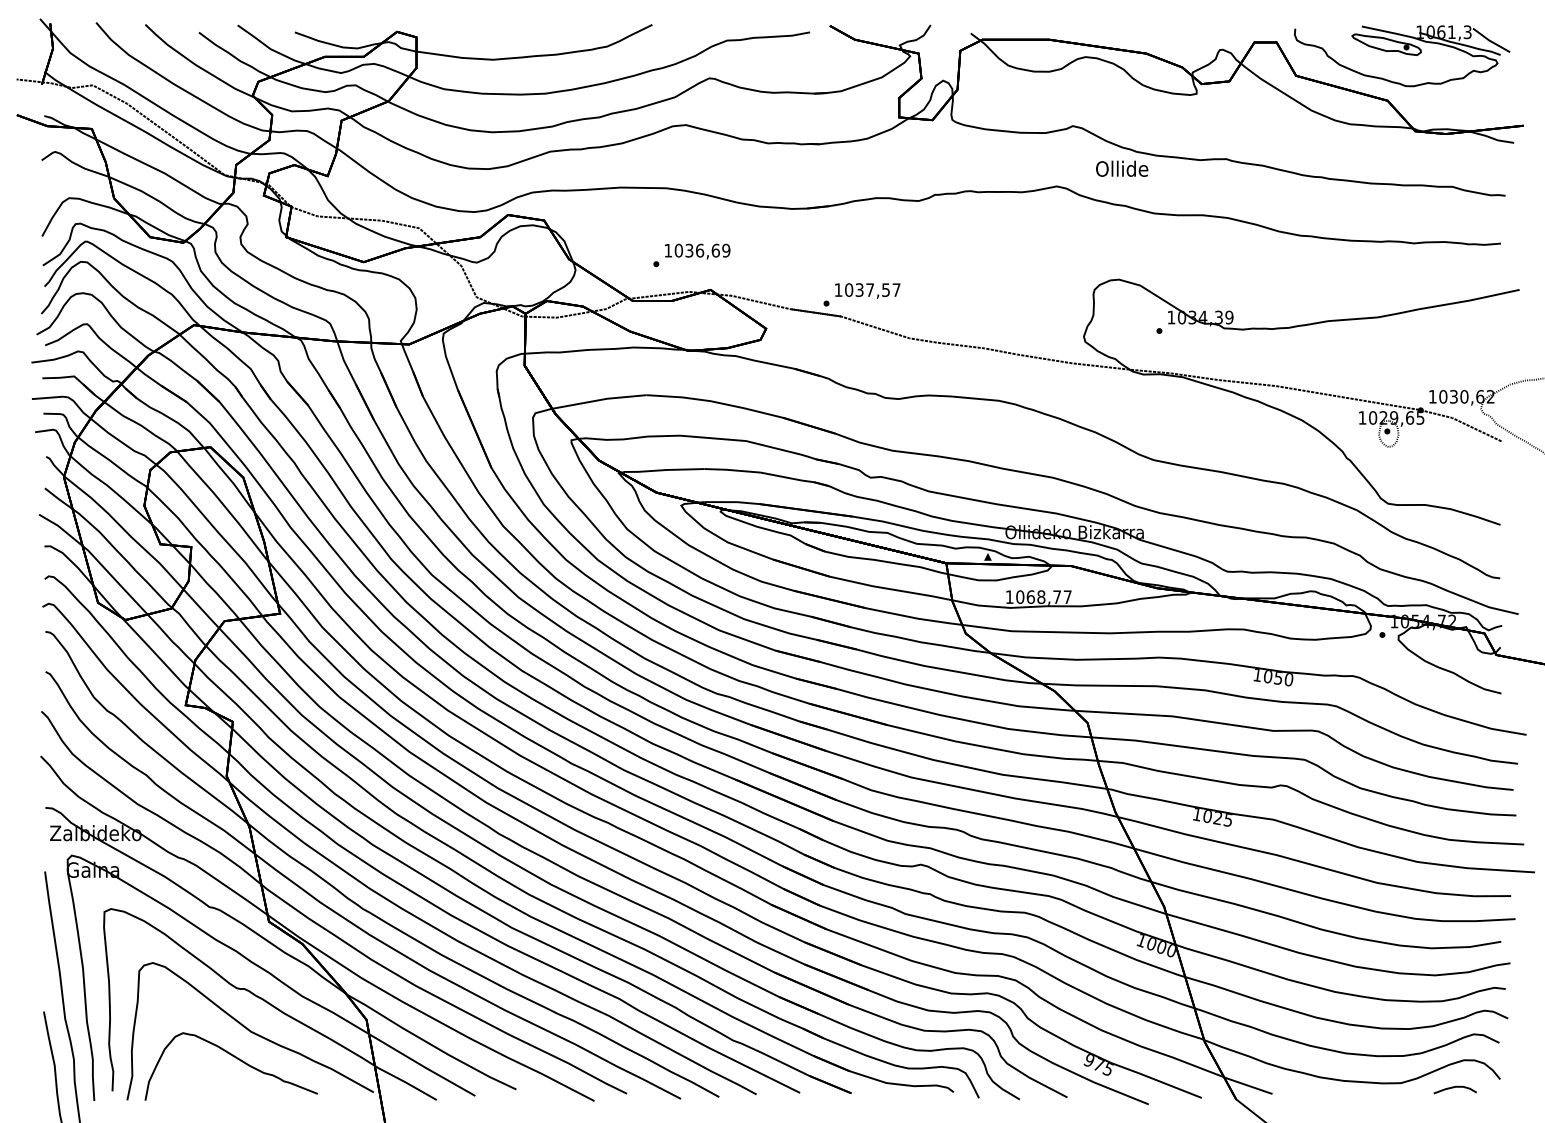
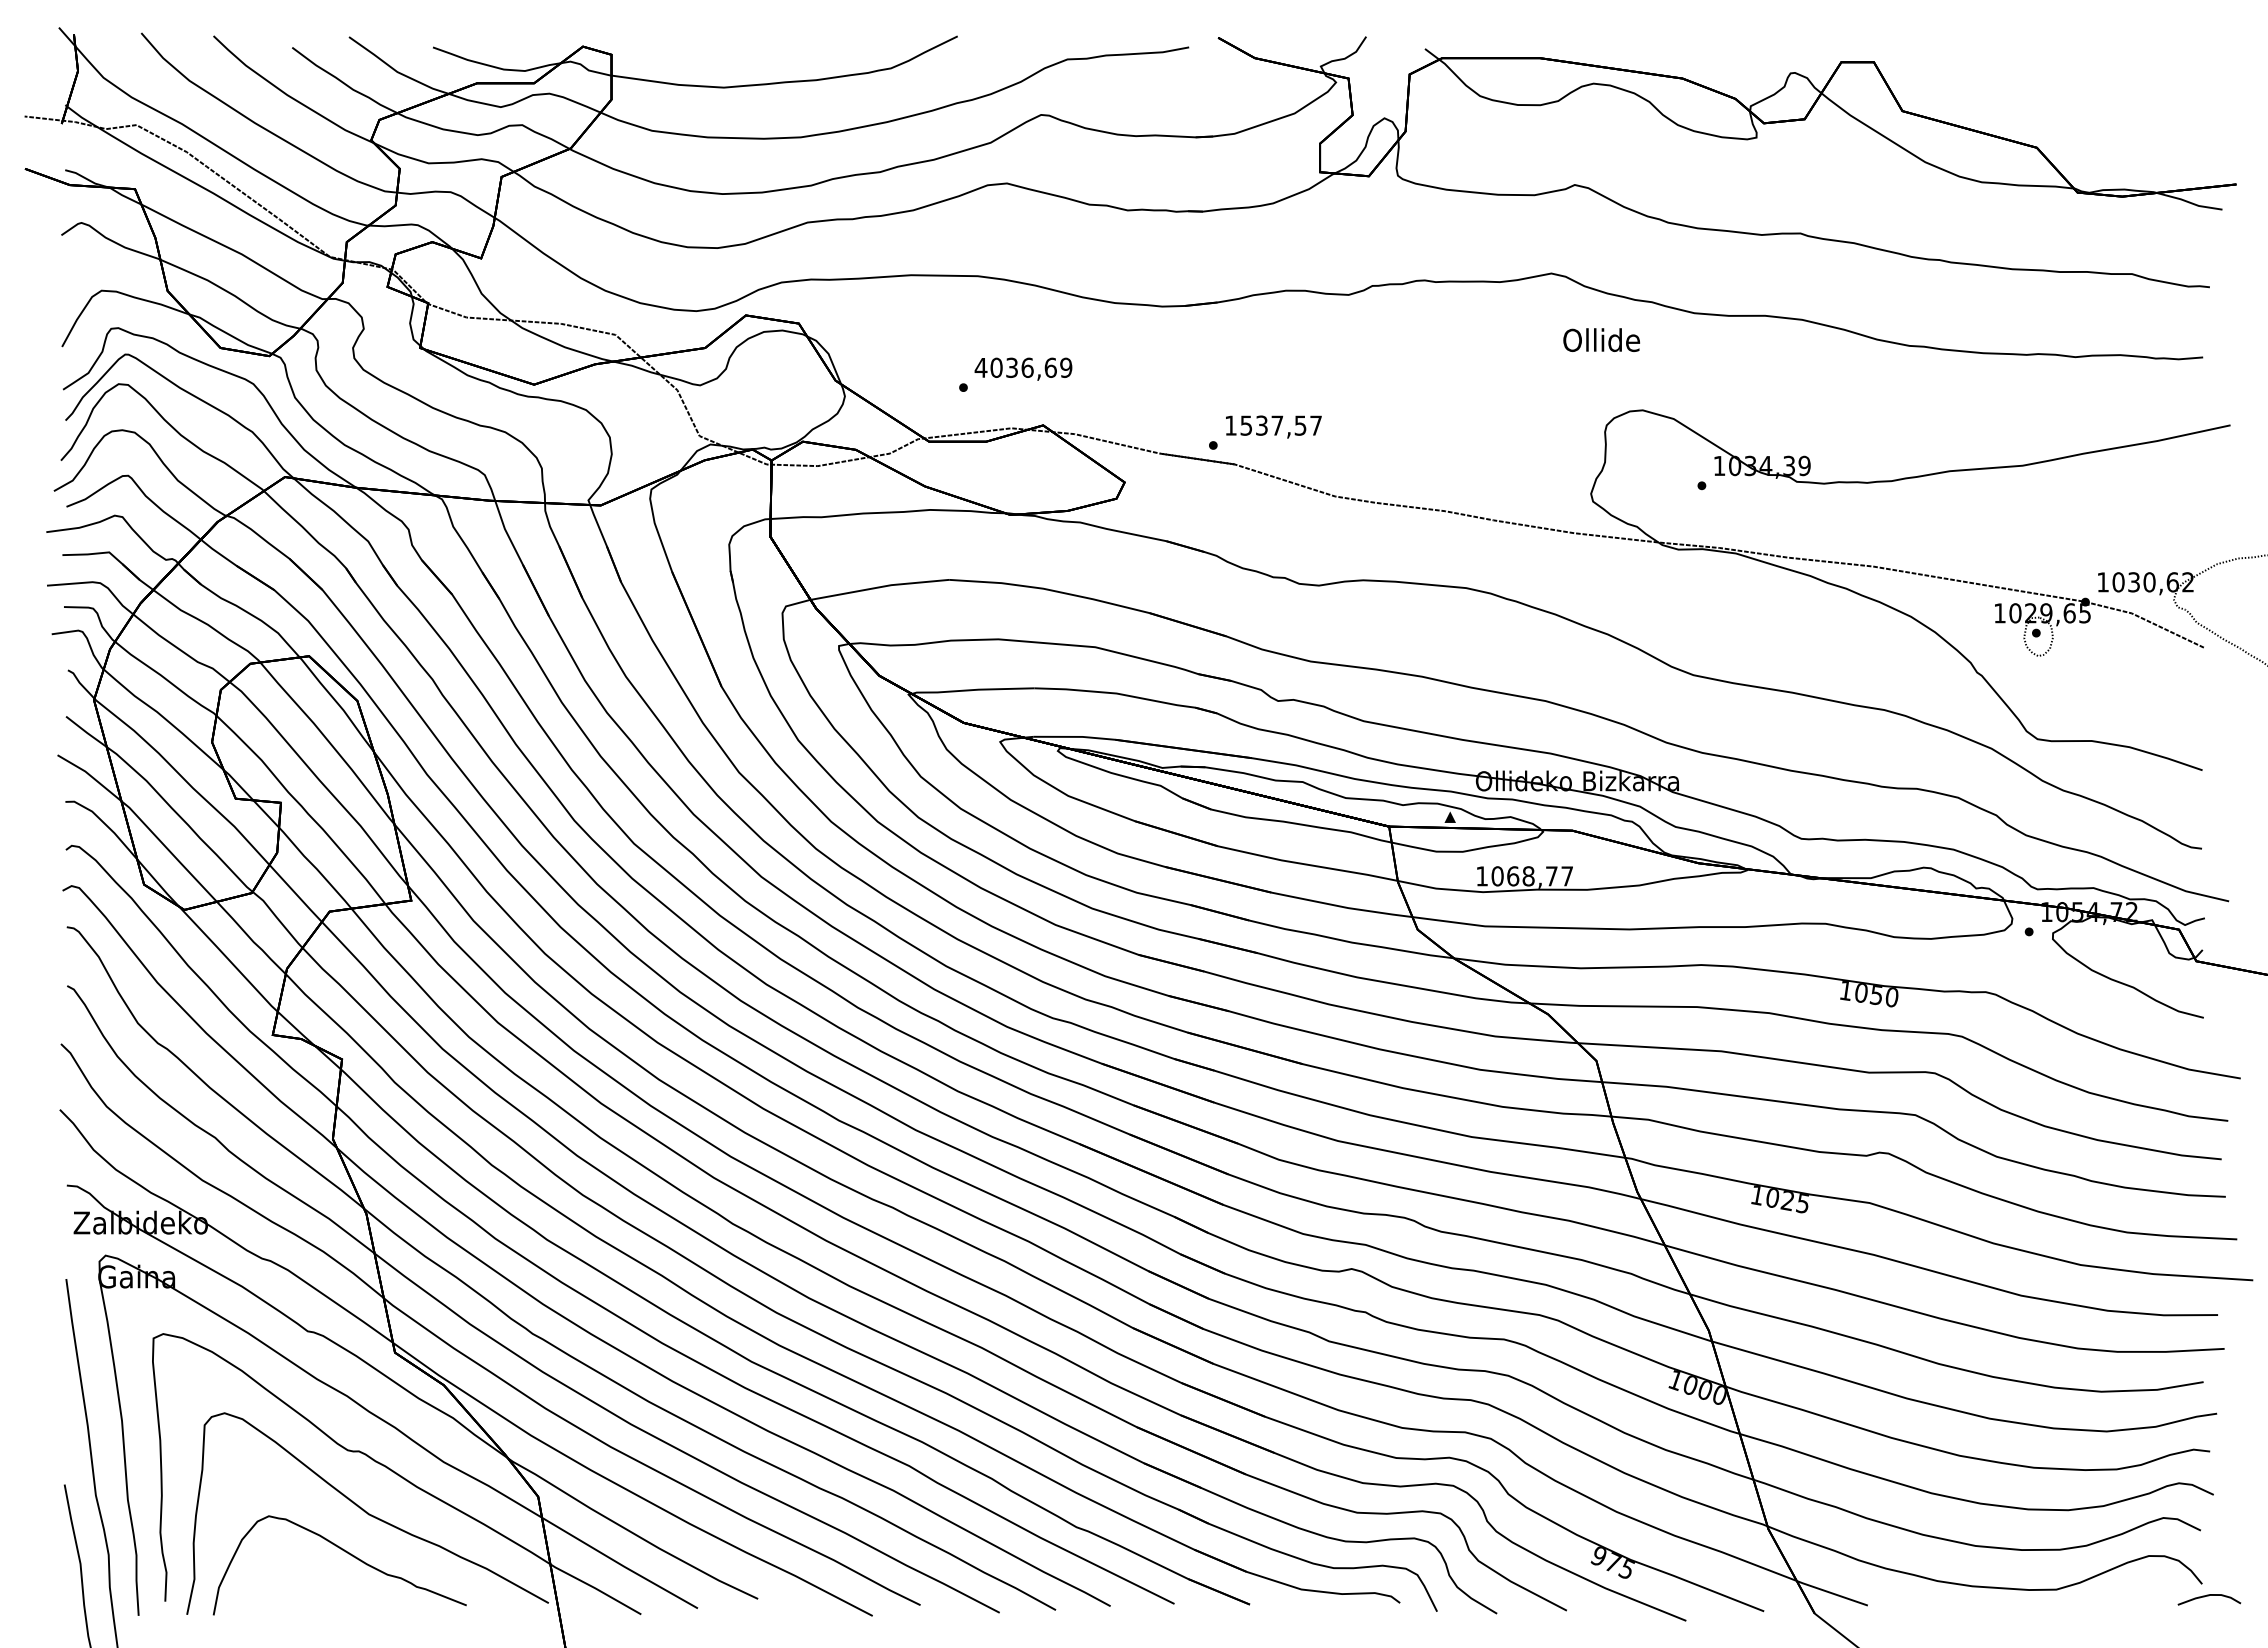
part: (1402, 56) -> (2058, 82), removed
text: (1122, 168) -> (1602, 339), moved
text: (668, 250) -> (981, 367), 1036,69 -> 4036,69
text: (849, 289) -> (1247, 424), 1037,57 -> 1537,57
curve: (1453, 1088) -> (2206, 1597), moved

